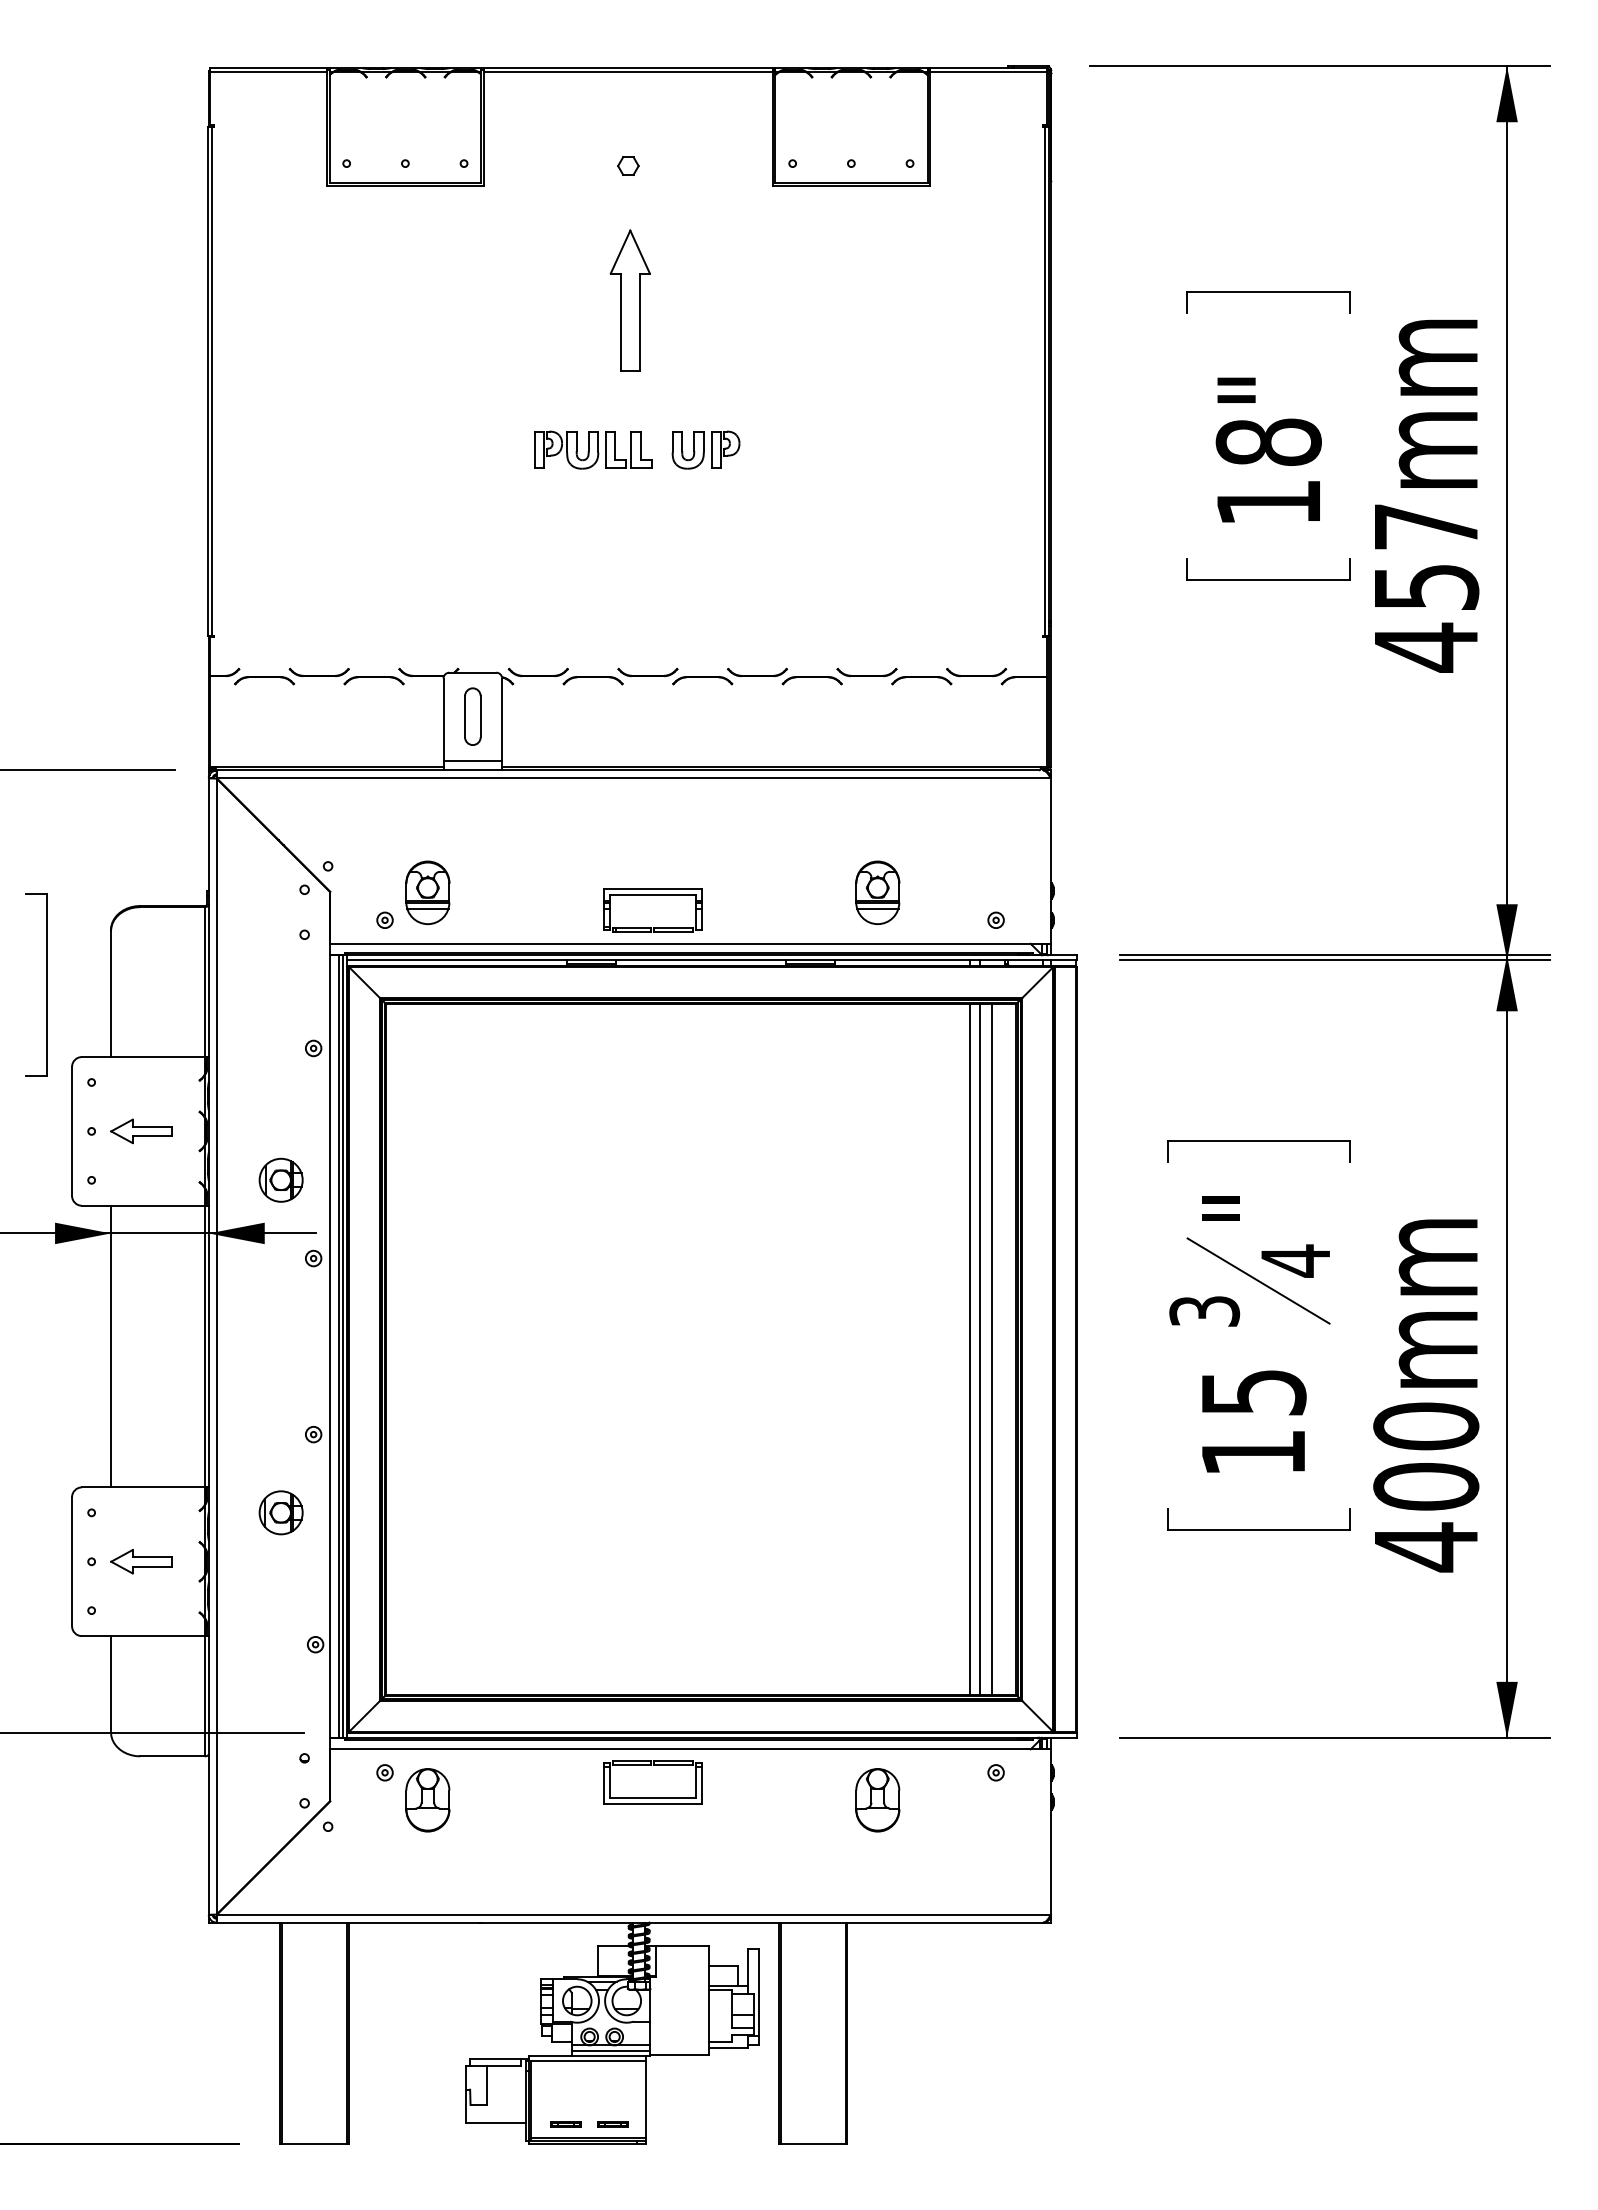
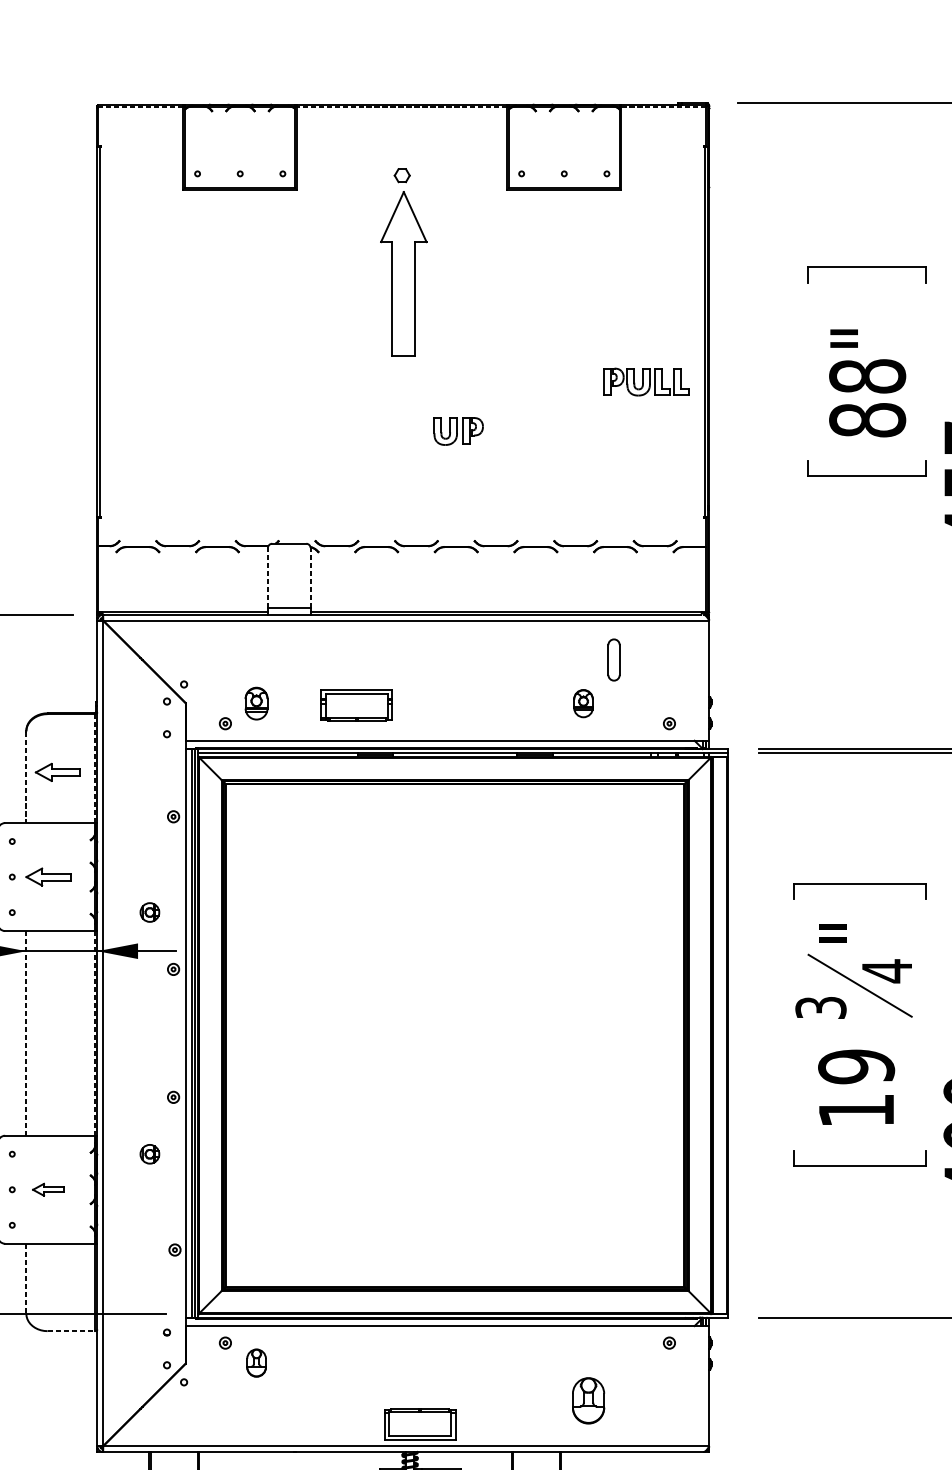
line: (268, 72) -> (140, 107), solid -> dashed
line: (628, 72) -> (402, 107), solid -> dashed
line: (988, 72) -> (663, 107), solid -> dashed
part: (629, 300) -> (403, 273), size x1.6
part: (593, 449) -> (646, 381), moved
part: (705, 449) -> (458, 431), moved
text: (1268, 502) -> (867, 420), 18" -> 88"
part: (472, 716) -> (613, 659), moved
line: (443, 719) -> (267, 577), solid -> dashed
line: (502, 719) -> (310, 577), solid -> dashed
part: (427, 892) -> (256, 703), size x0.7
part: (877, 892) -> (583, 703), size x0.6
part: (652, 895) -> (356, 694), moved
line: (204, 982) -> (94, 768), solid -> dashed
part: (154, 987) -> (57, 772), added
line: (110, 994) -> (25, 777), solid -> dashed
part: (280, 1179) -> (149, 912), size x0.6
line: (110, 1346) -> (25, 1033), solid -> dashed
line: (204, 1346) -> (94, 1033), solid -> dashed
line: (970, 1349) -> (650, 1035), removed
line: (980, 1349) -> (658, 1035), removed
line: (992, 1349) -> (666, 1035), removed
text: (1253, 1392) -> (856, 1066), 15 -> 19
part: (280, 1512) -> (149, 1153), size x0.6
part: (141, 1561) -> (48, 1189), size x0.7
line: (110, 1684) -> (25, 1278), solid -> dashed
line: (173, 1756) -> (71, 1331), solid -> dashed
part: (652, 1797) -> (419, 1435), moved
part: (427, 1800) -> (256, 1363), size x0.6
part: (877, 1800) -> (588, 1401), moved

